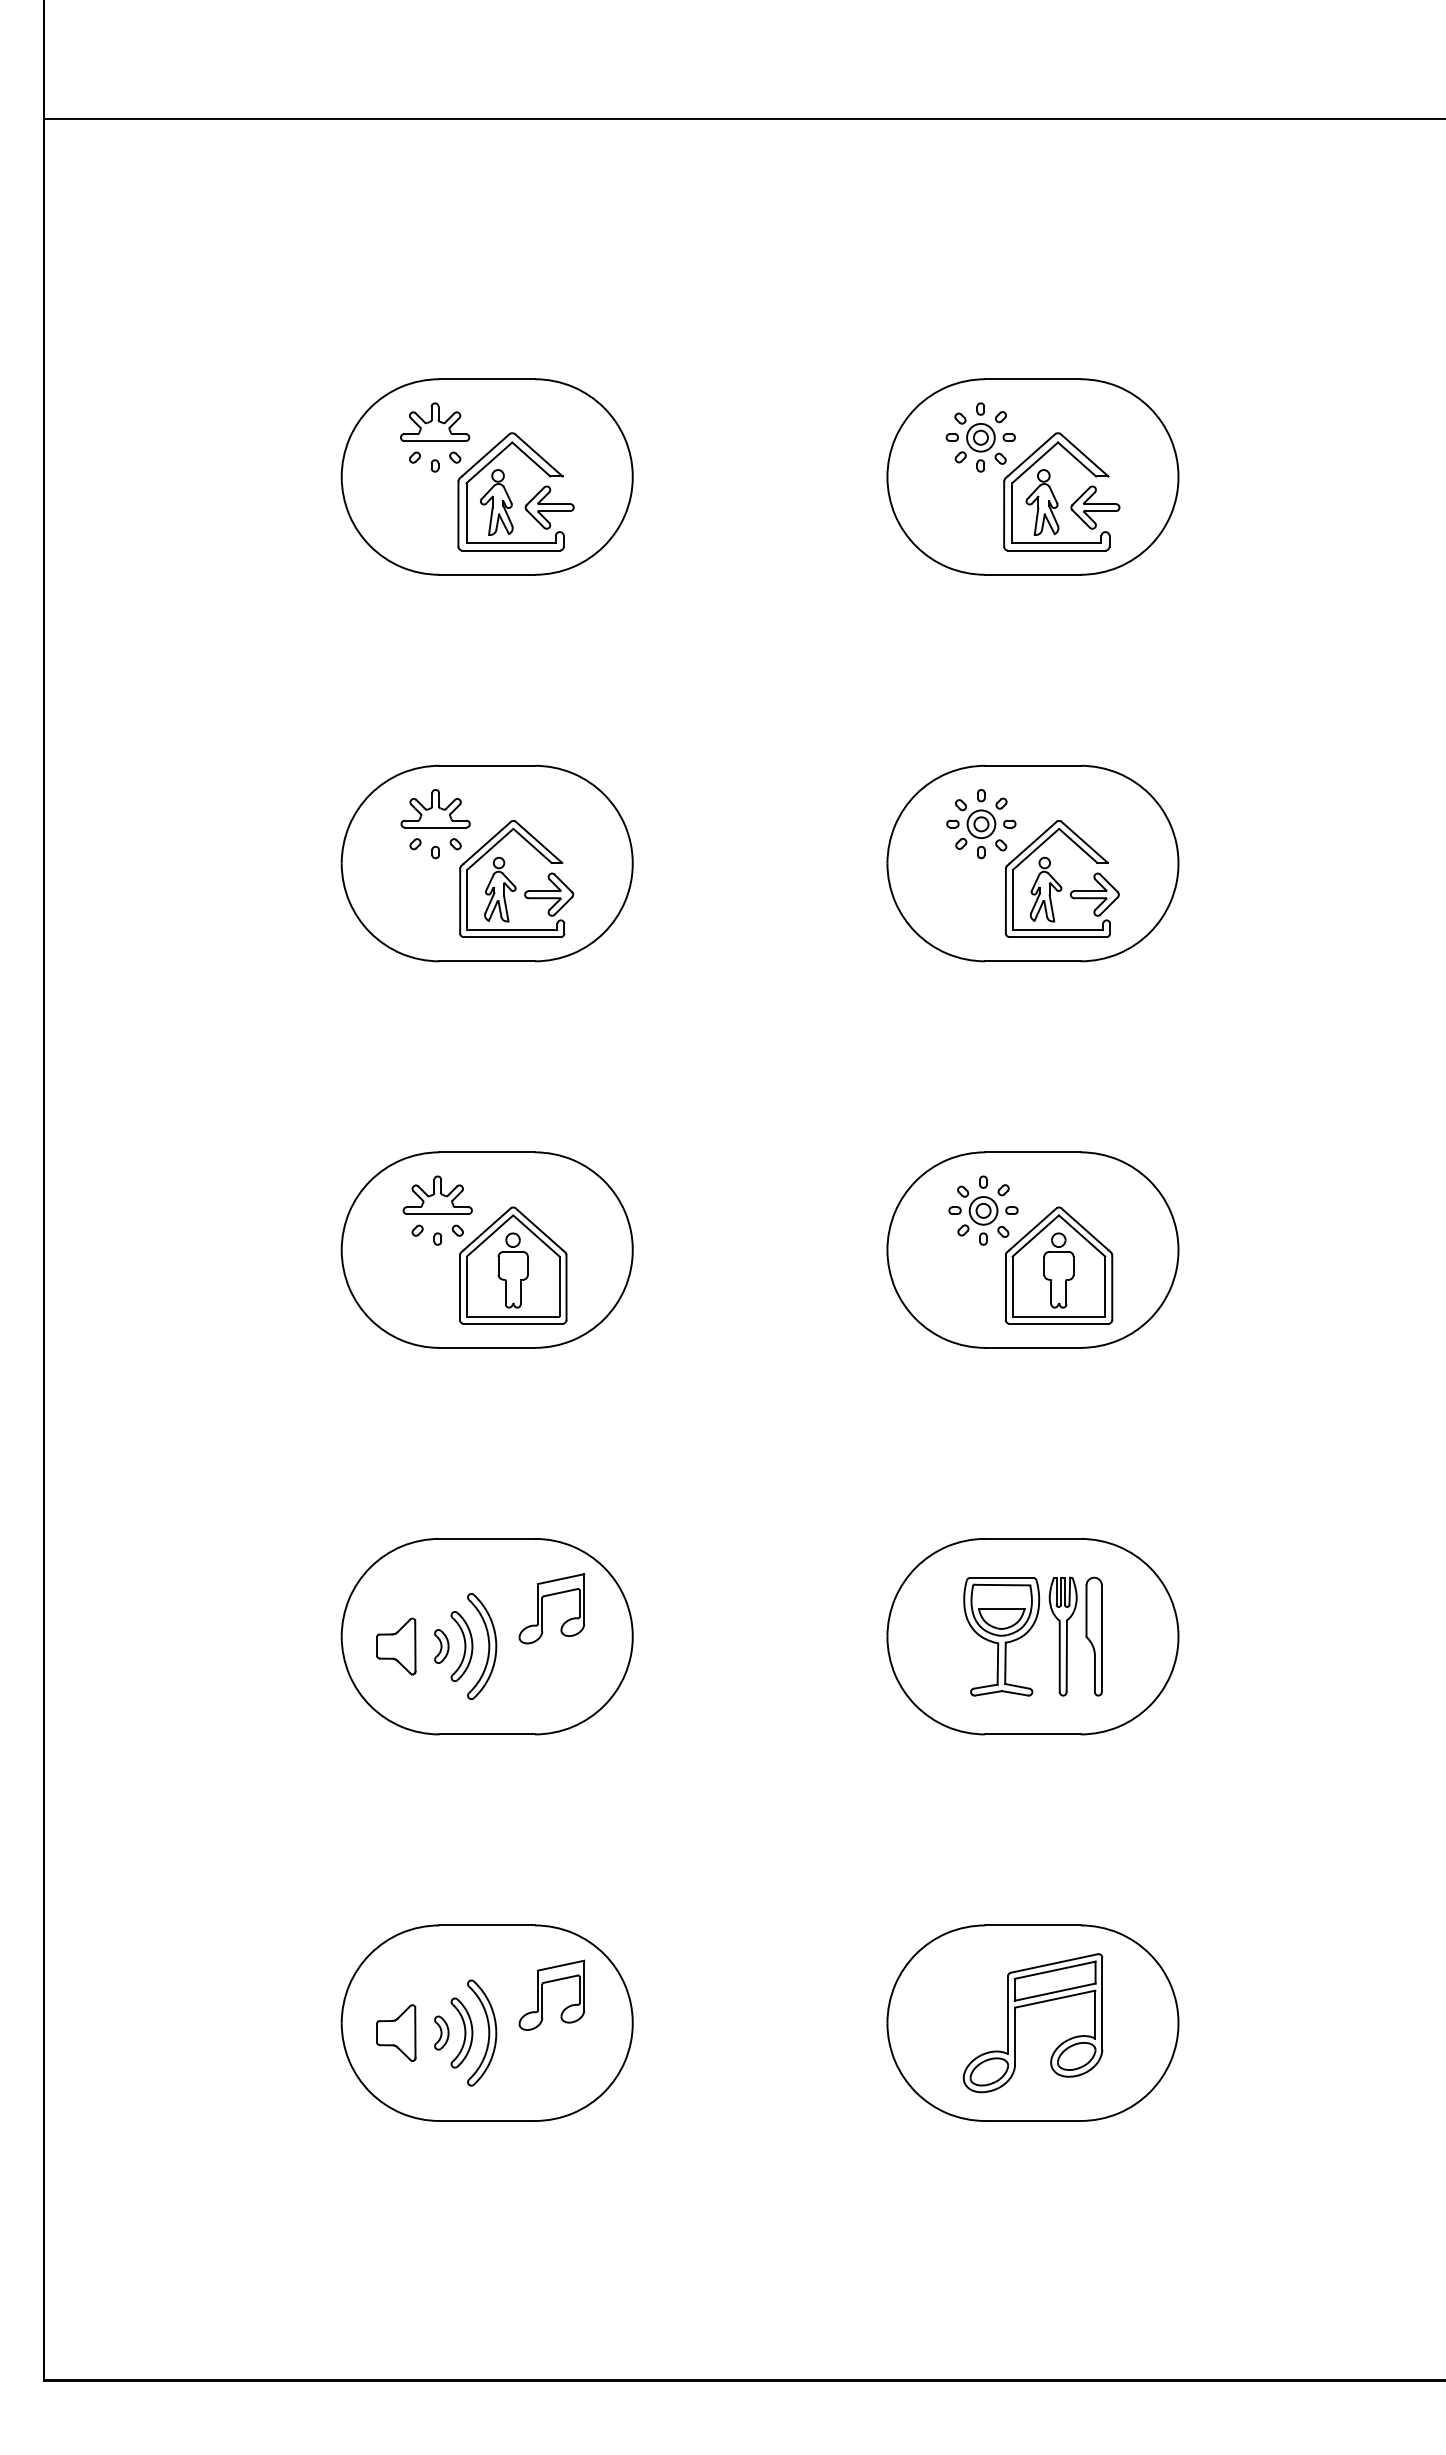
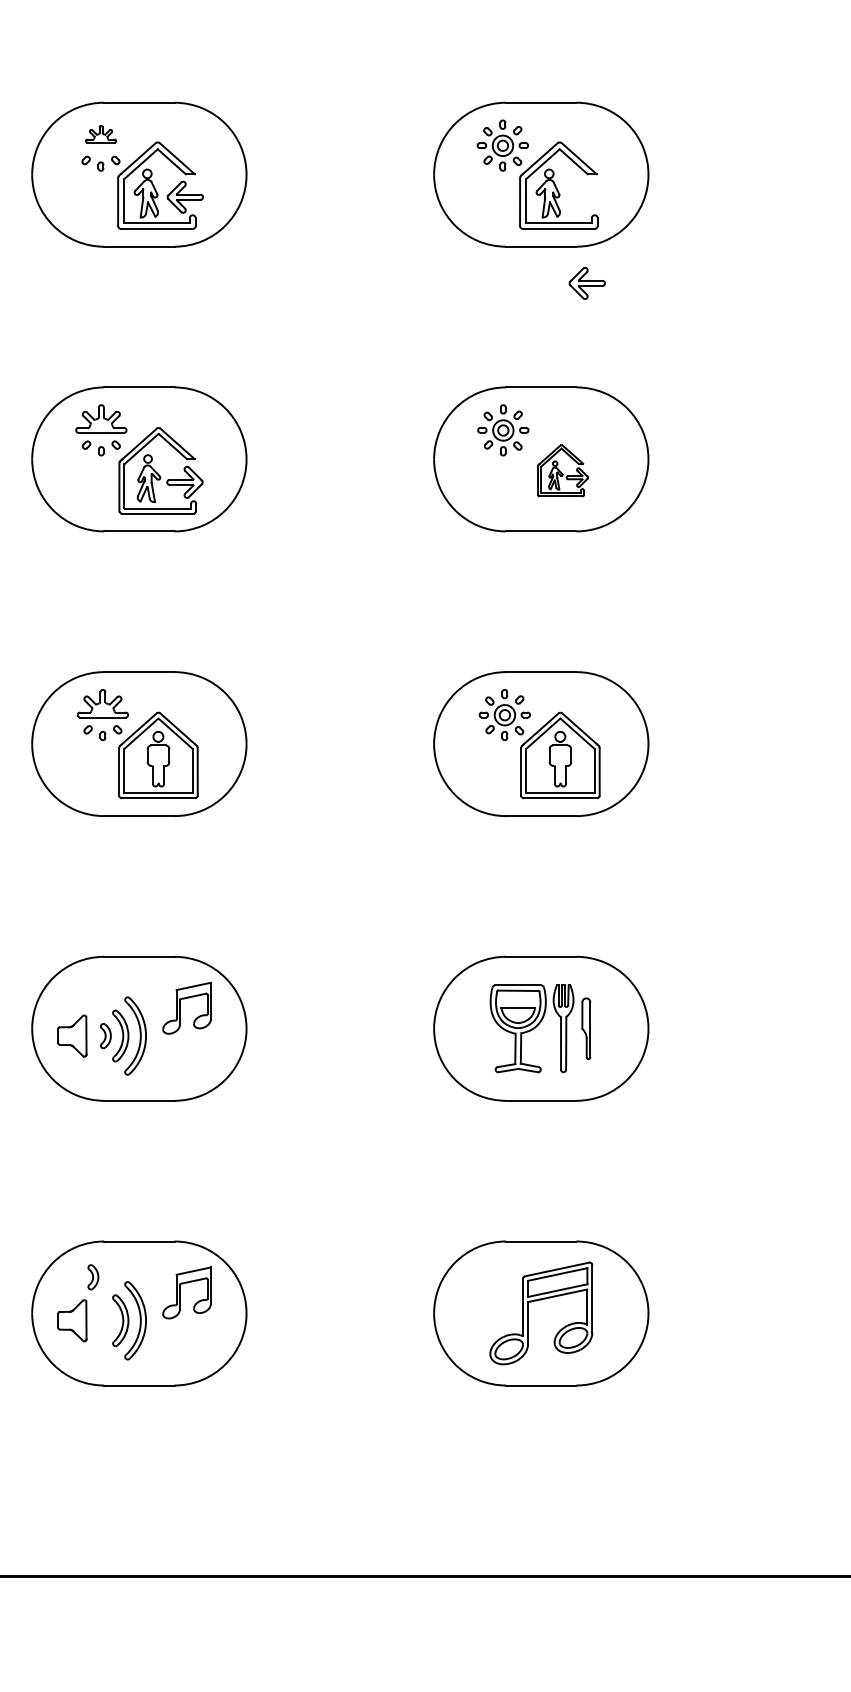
part: (435, 421) -> (101, 133), size x0.6
part: (1095, 507) -> (587, 283), moved
part: (1062, 878) -> (563, 470), size x0.6
part: (1093, 1636) -> (585, 1028), size x0.7
part: (441, 2032) -> (93, 1276), moved

